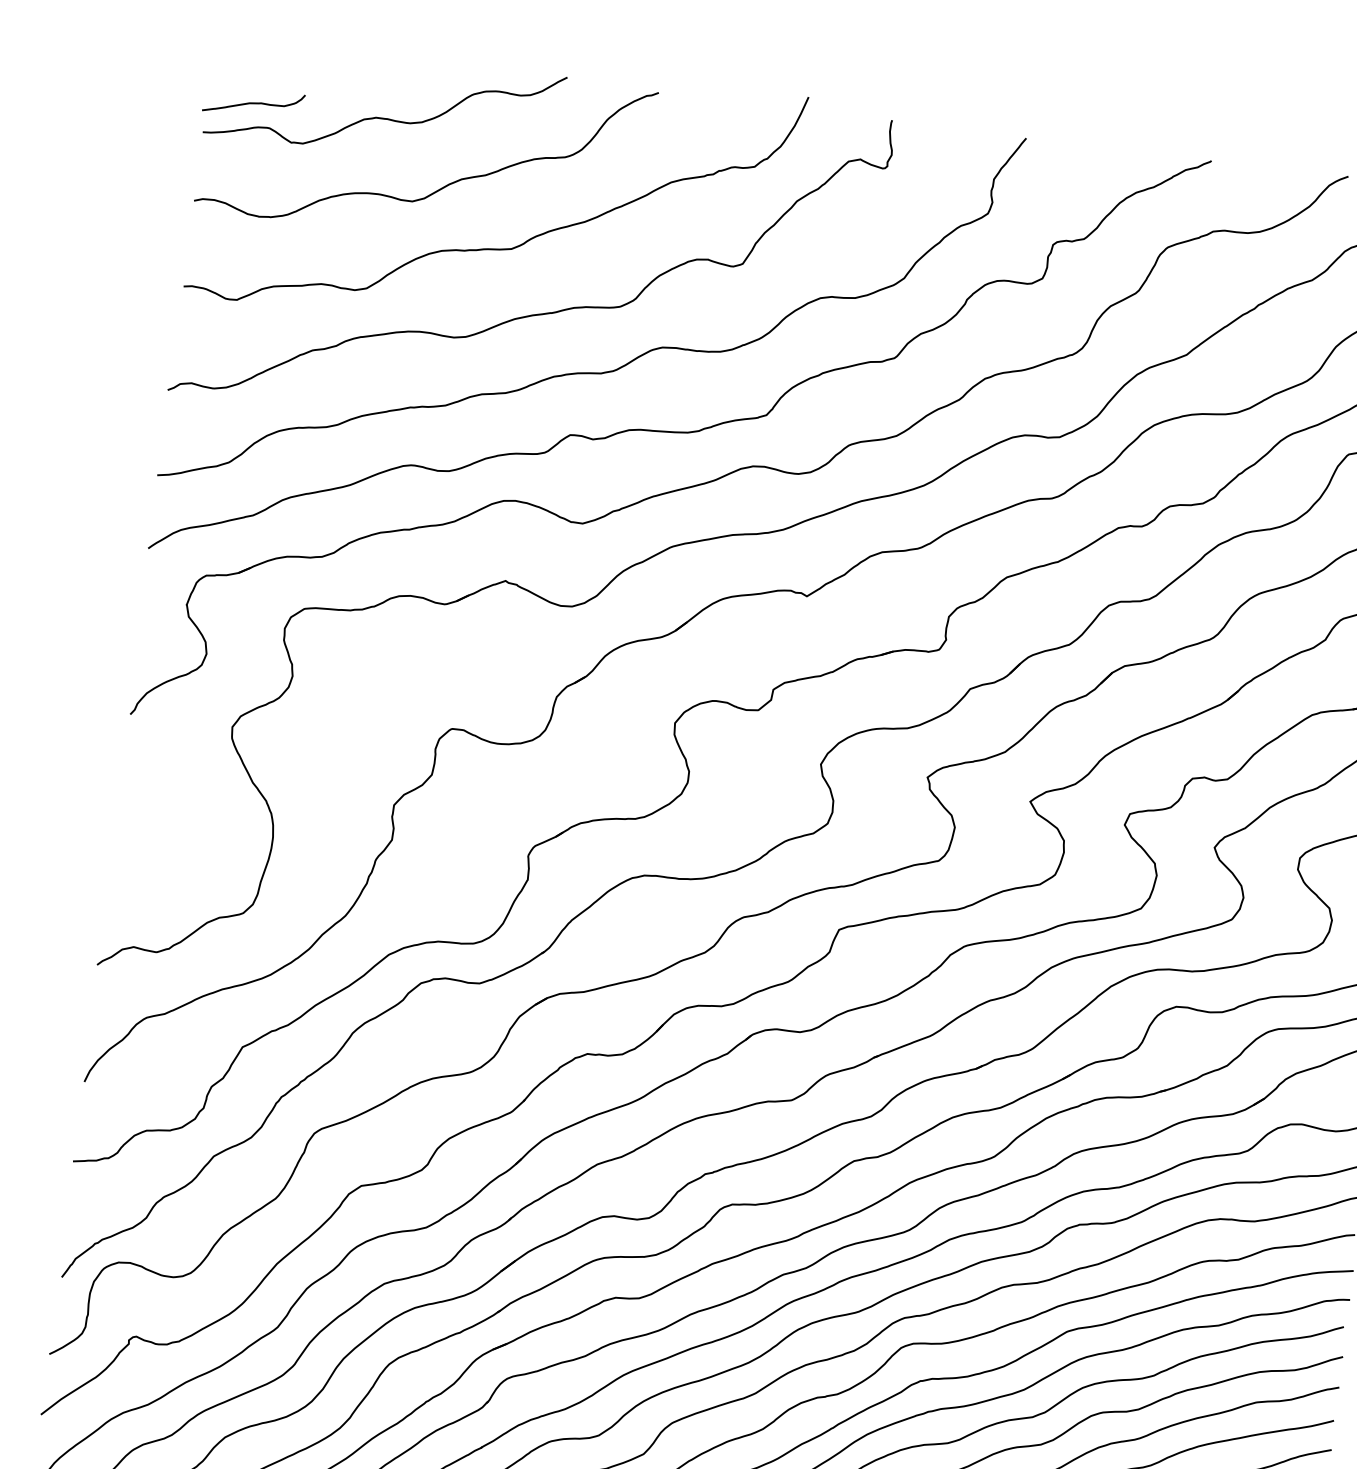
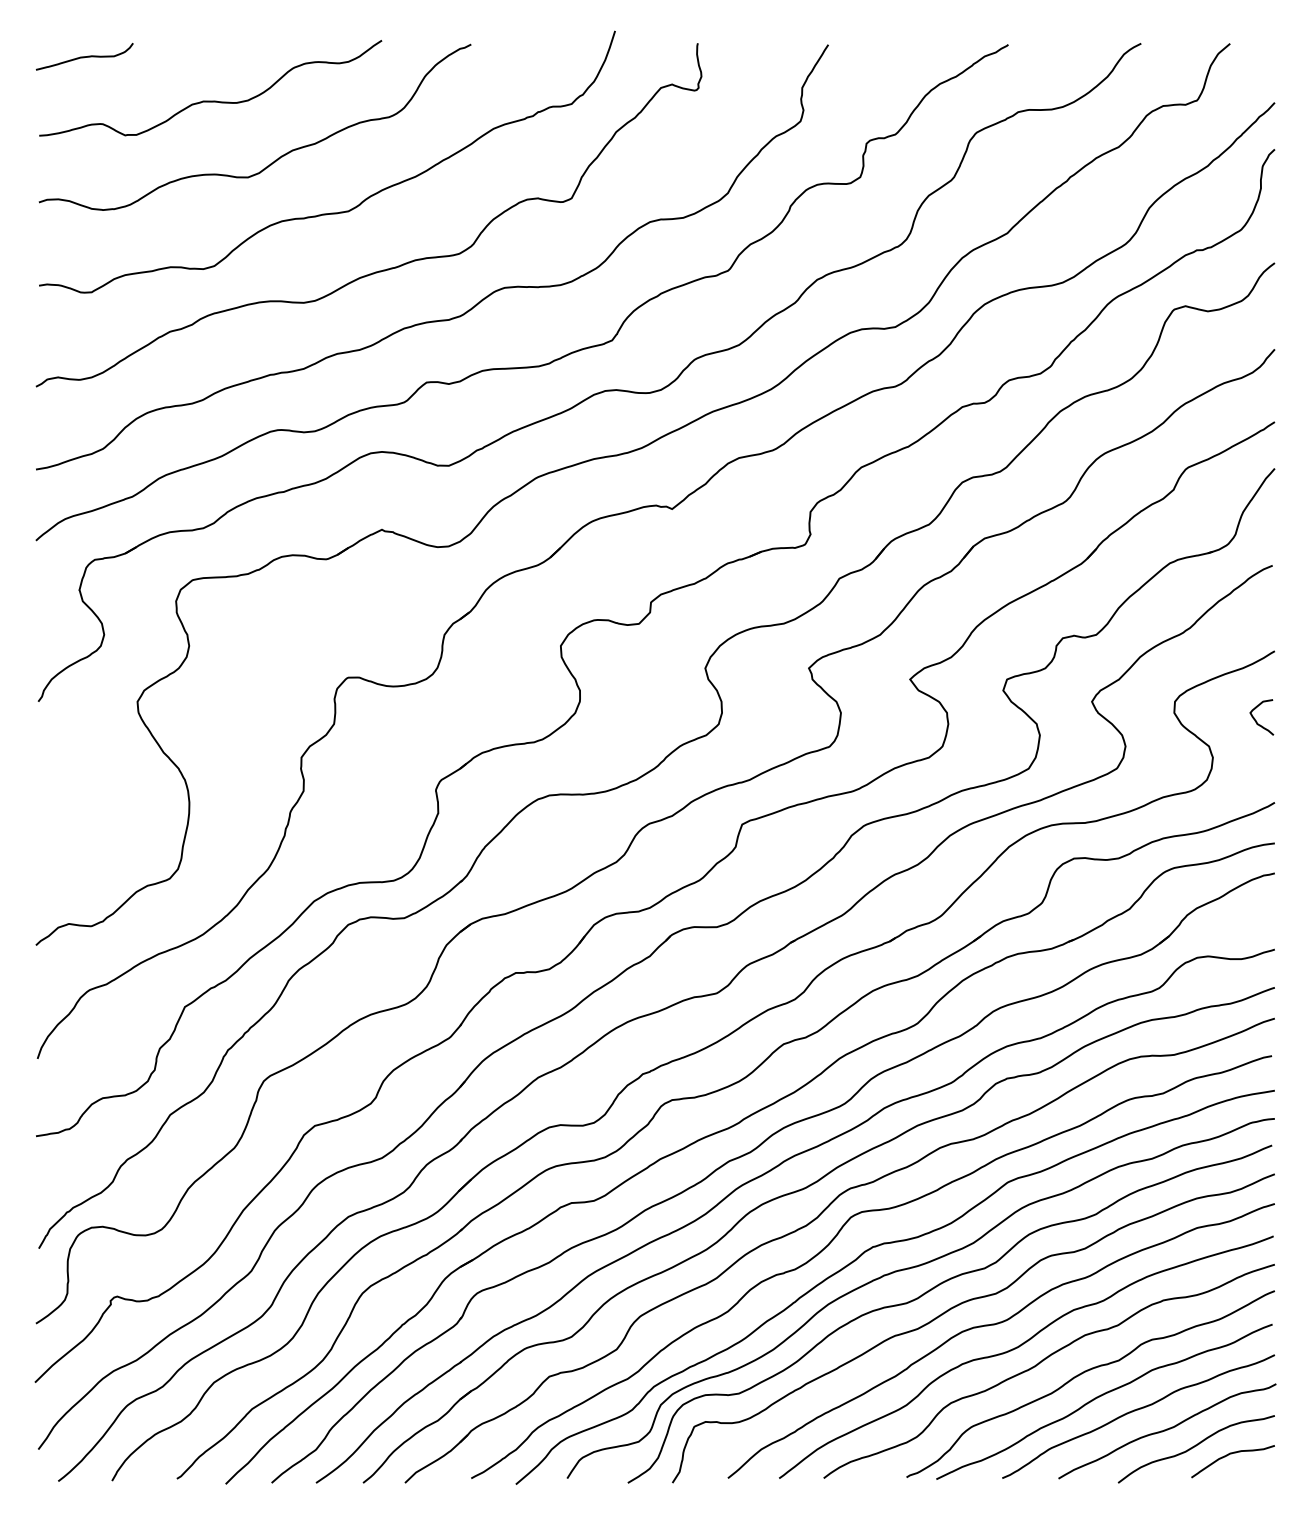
curve: (253, 102) -> (84, 56), moved

